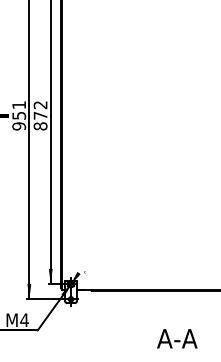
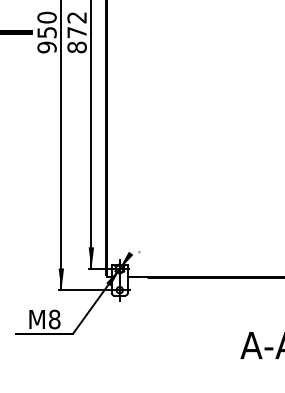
text: (19, 105) -> (47, 18), 951 -> 950
text: (24, 320) -> (54, 319), M4 -> M8

